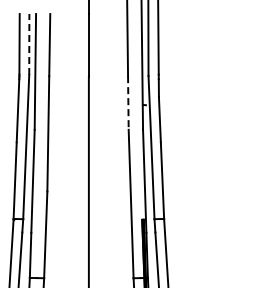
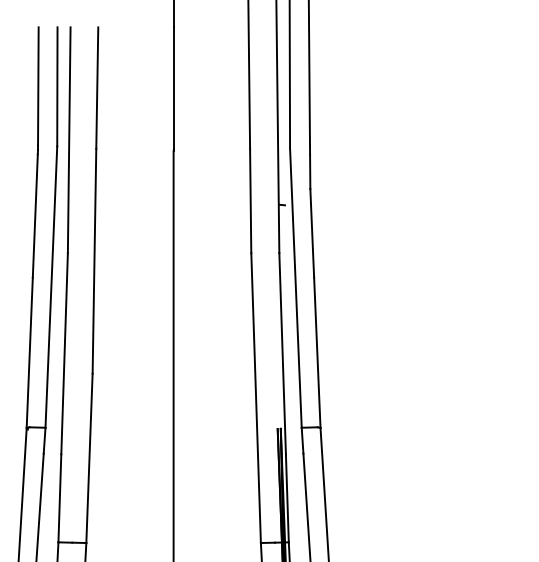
line: (29, 44) -> (57, 86), dashed -> solid
line: (128, 102) -> (250, 200), dashed -> solid

